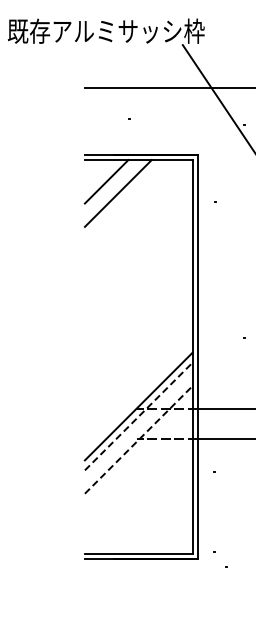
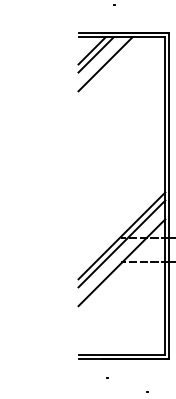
line: (101, 176) -> (91, 50), added
line: (139, 416) -> (122, 243), dashed -> solid
line: (139, 439) -> (122, 262), dashed -> solid

